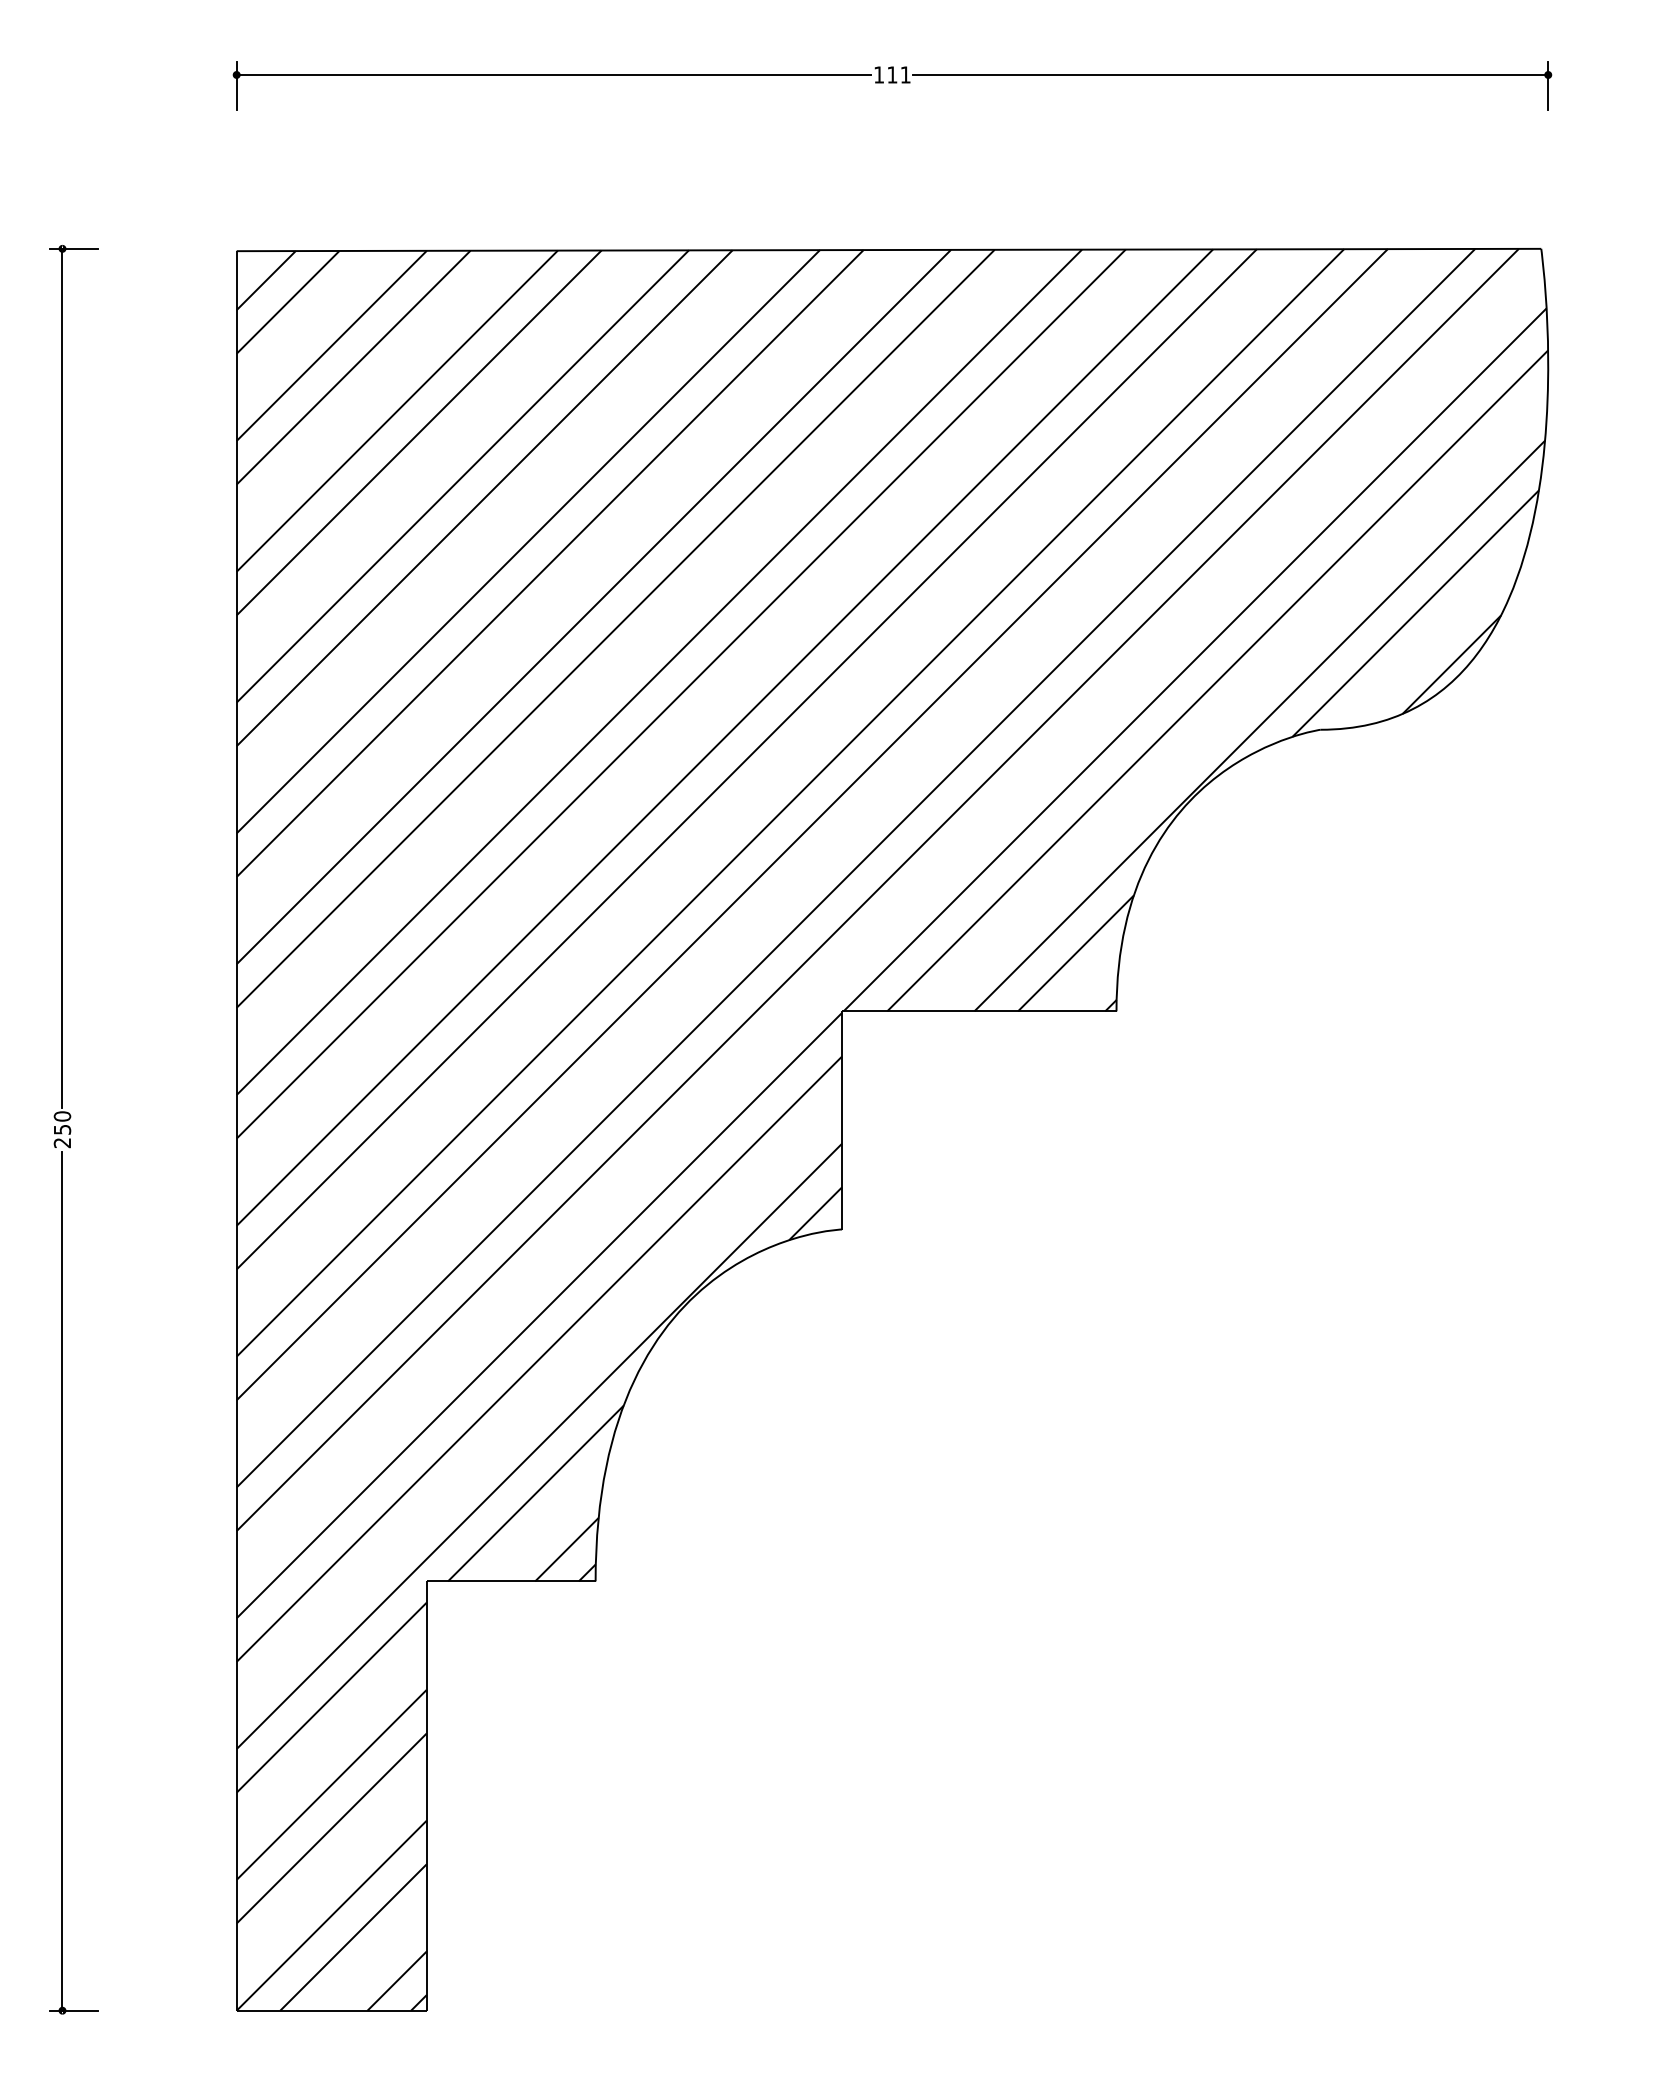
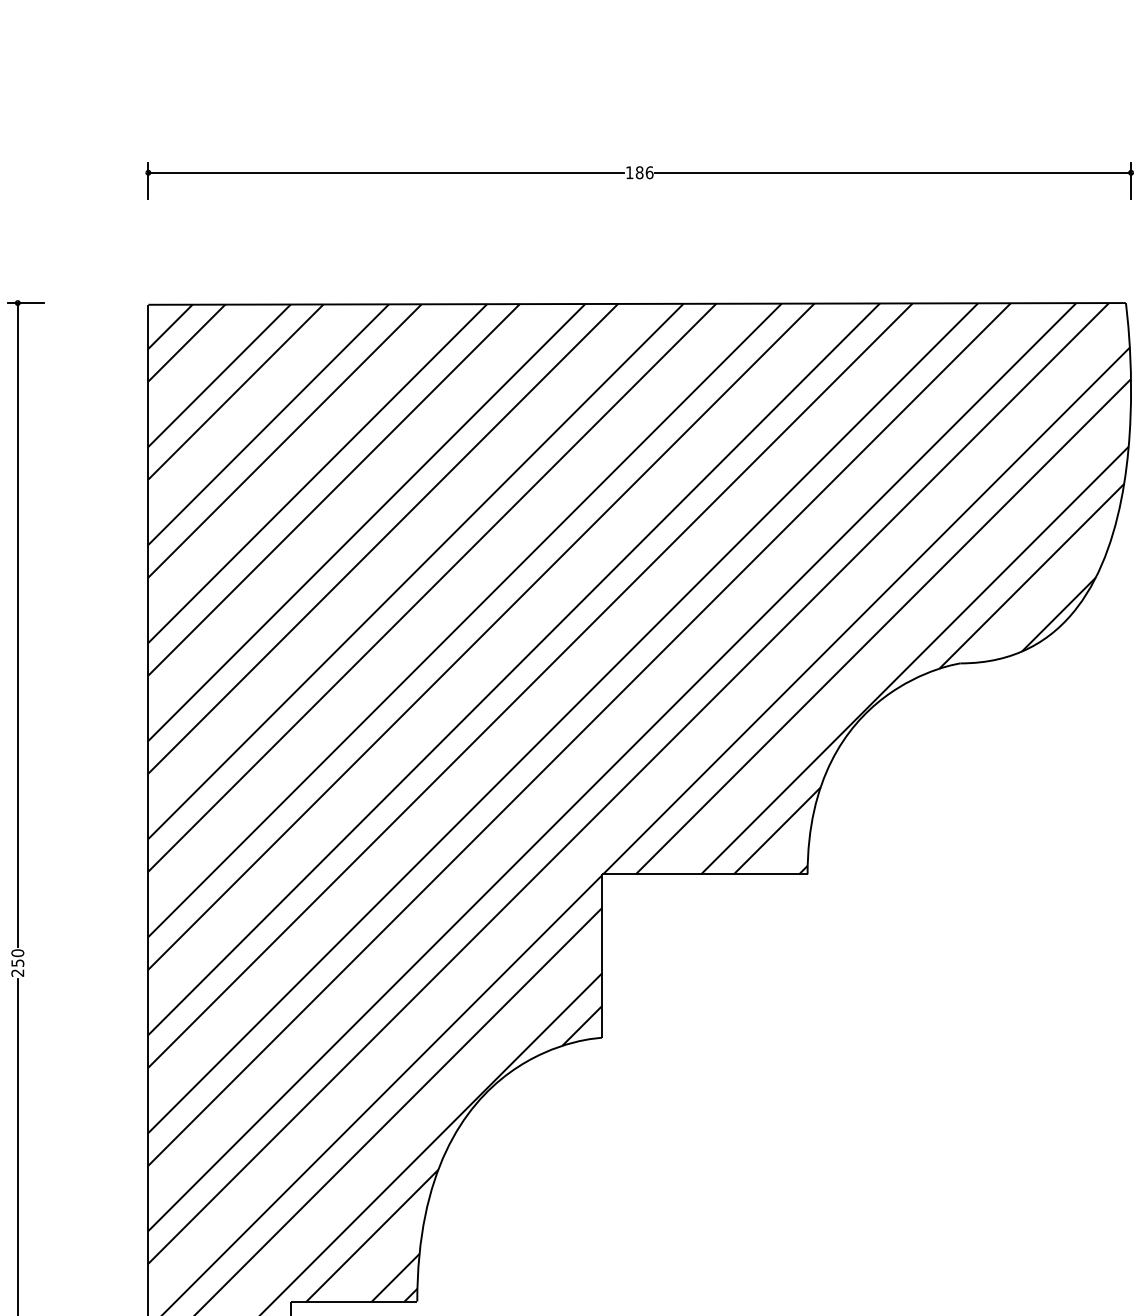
text: (898, 74) -> (644, 172), 111 -> 186

